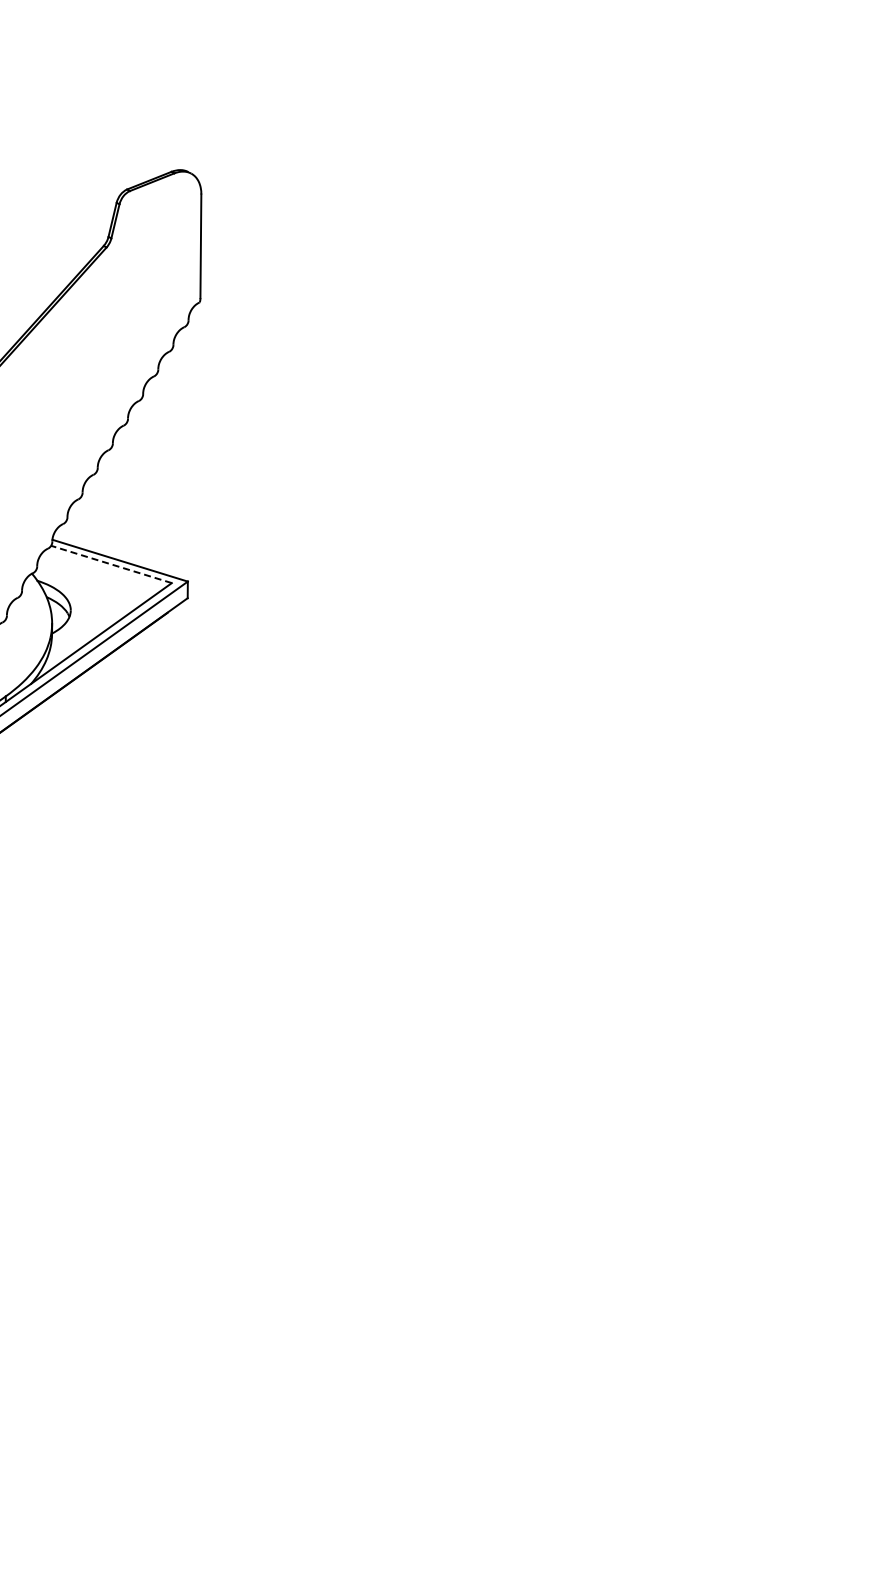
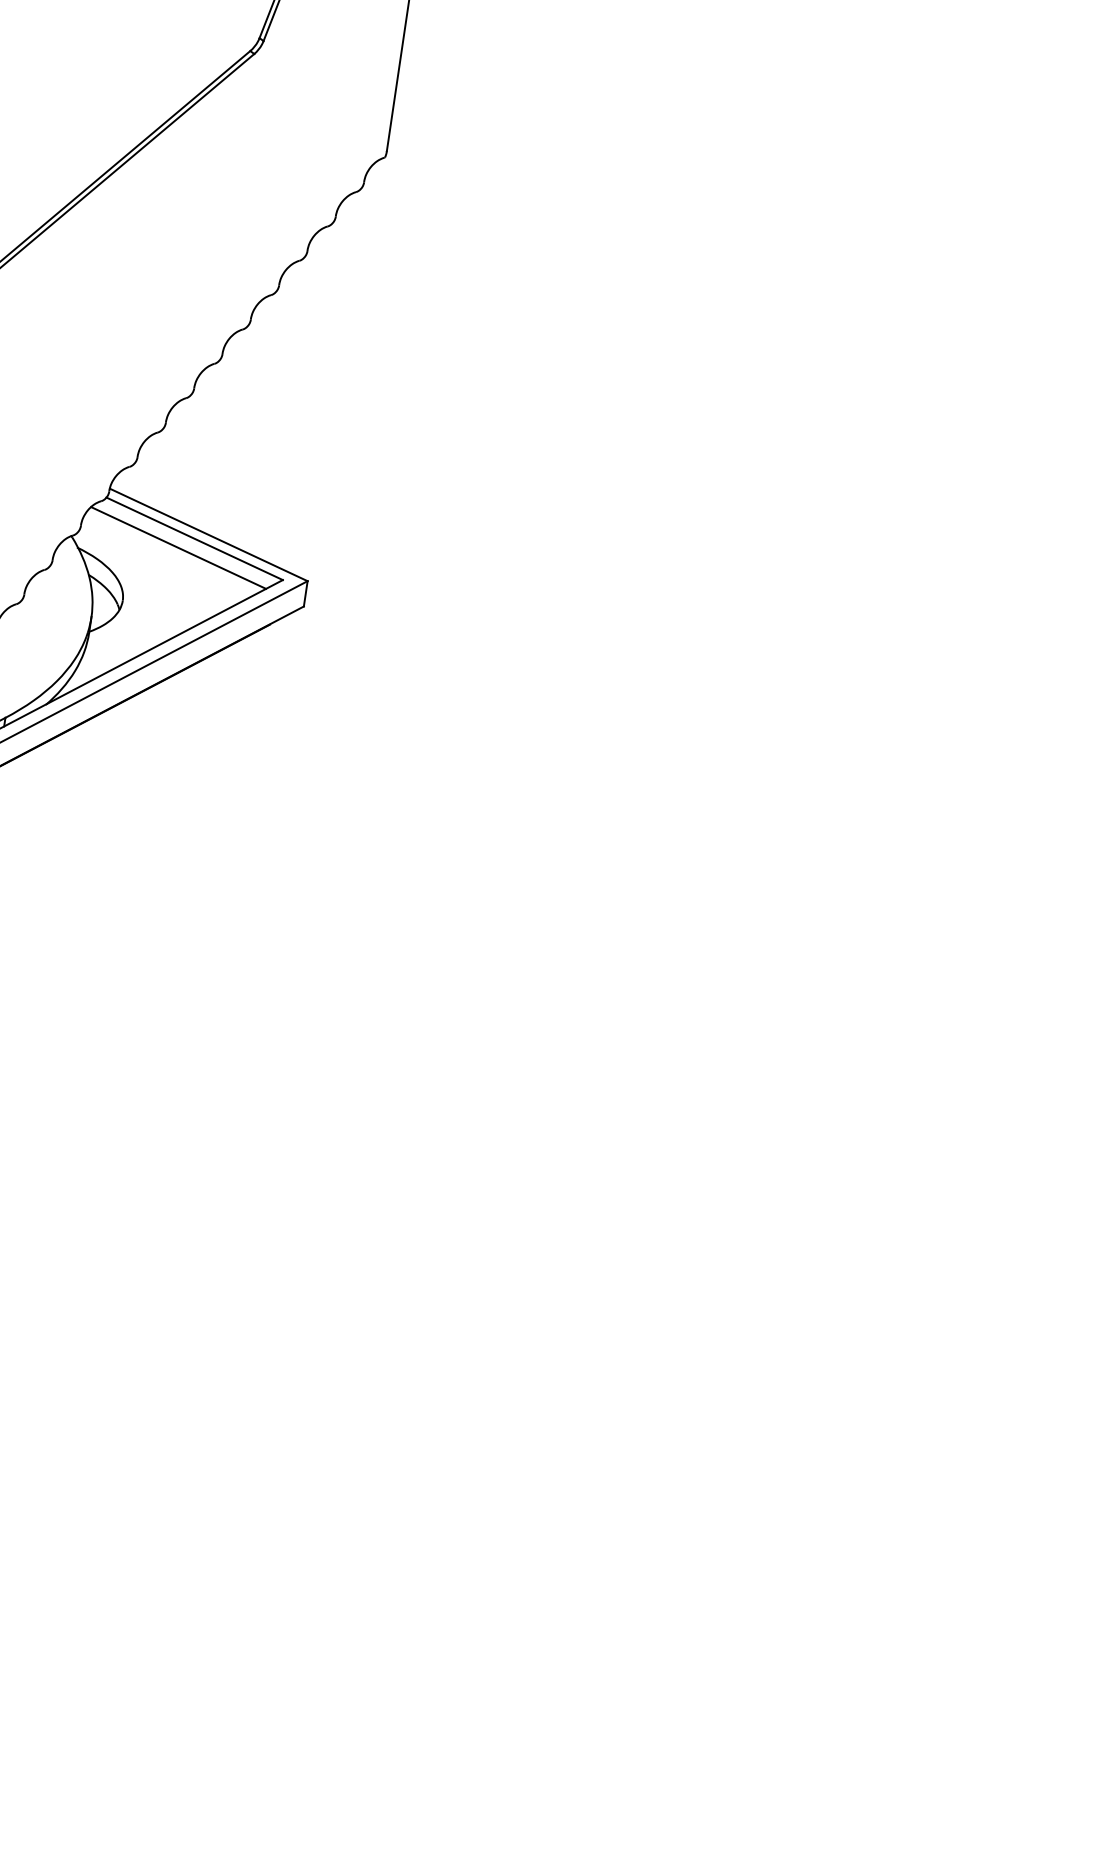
line: (110, 564) -> (193, 538), dashed -> solid
line: (101, 571) -> (177, 547), added

